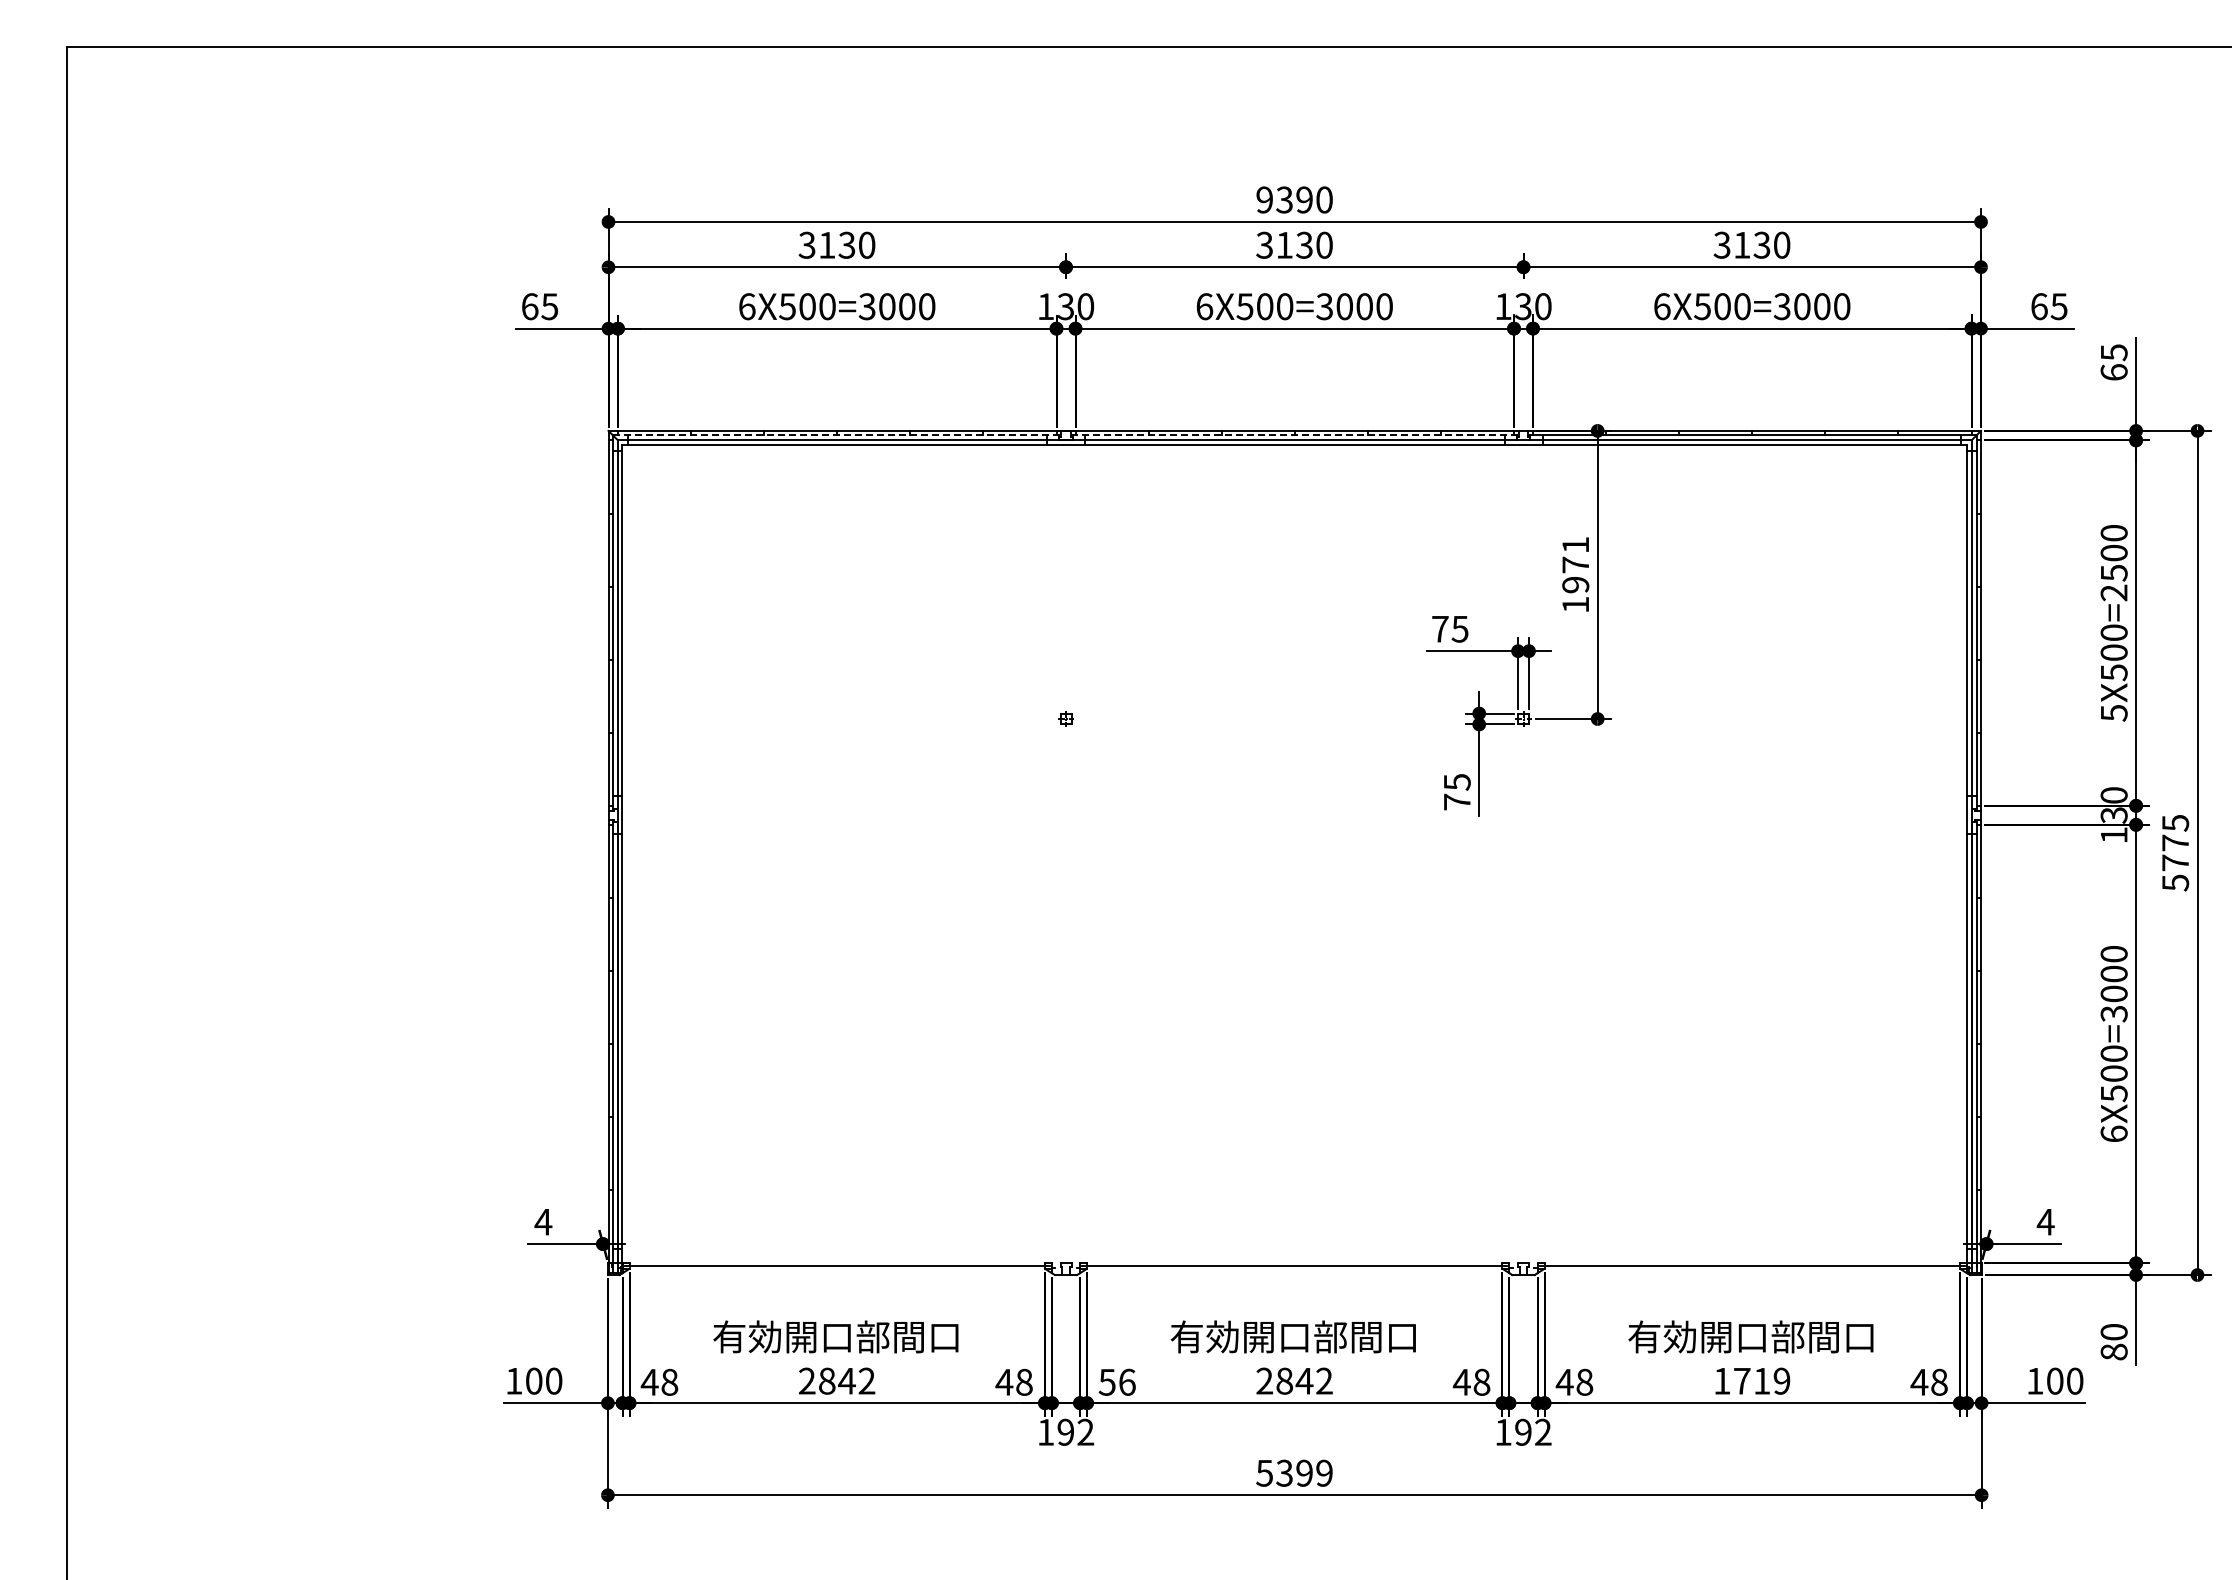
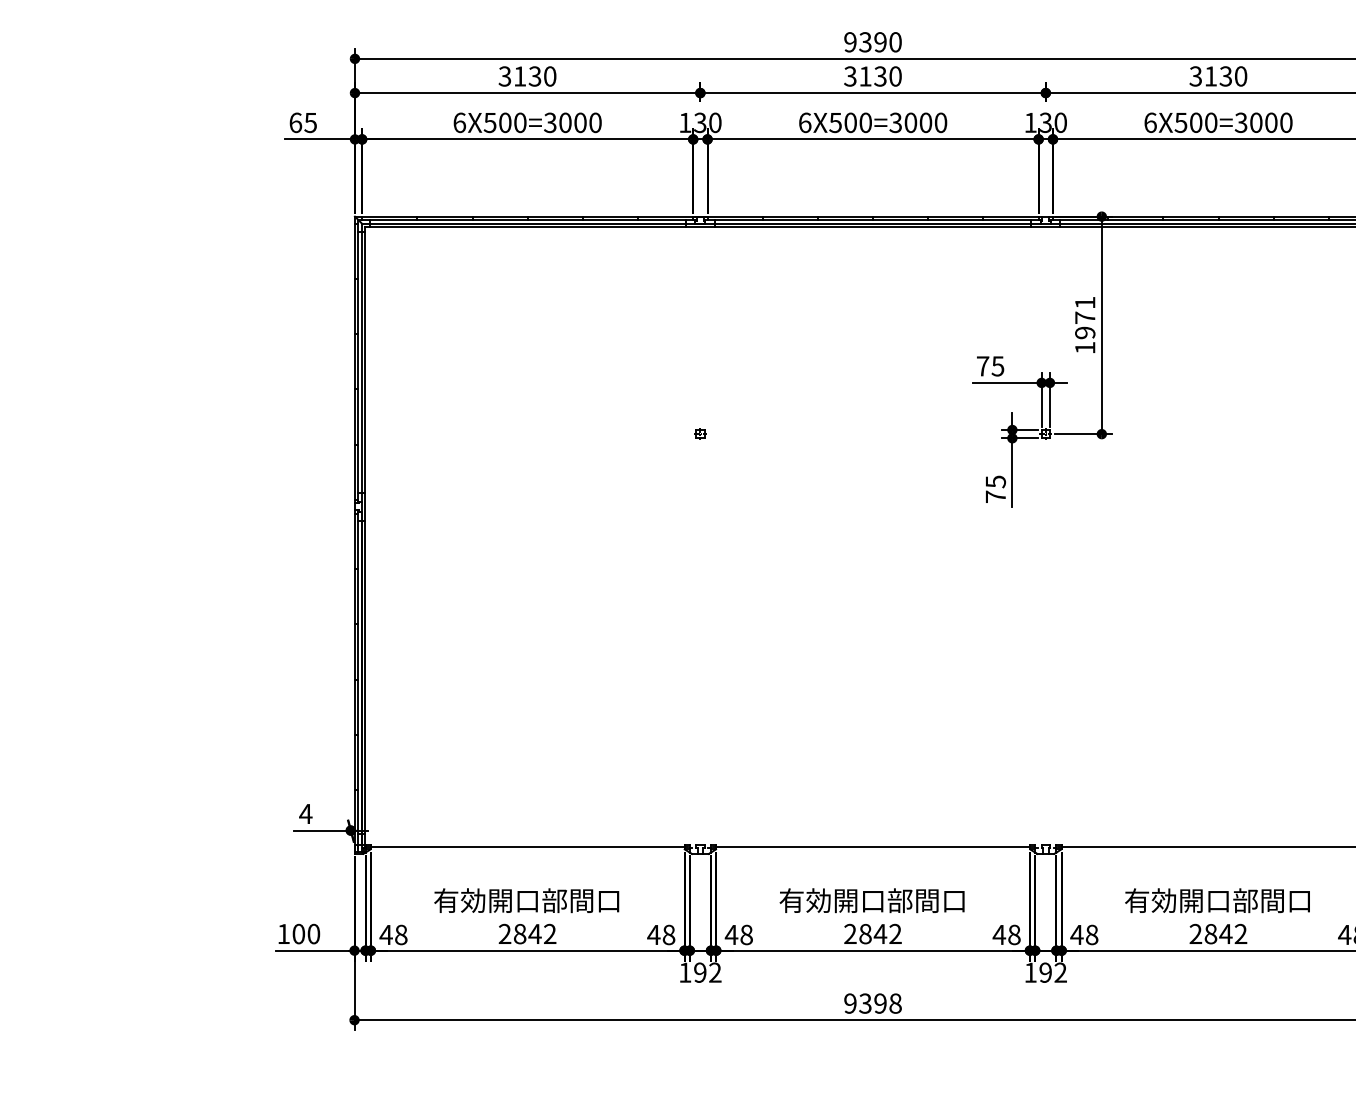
line: (837, 435) -> (527, 220), dashed -> solid
line: (1295, 435) -> (873, 220), dashed -> solid
text: (1752, 1380) -> (1218, 933), 1719 -> 2842
text: (1116, 1381) -> (738, 934), 56 -> 48
text: (1294, 1472) -> (872, 1003), 5399 -> 9398

